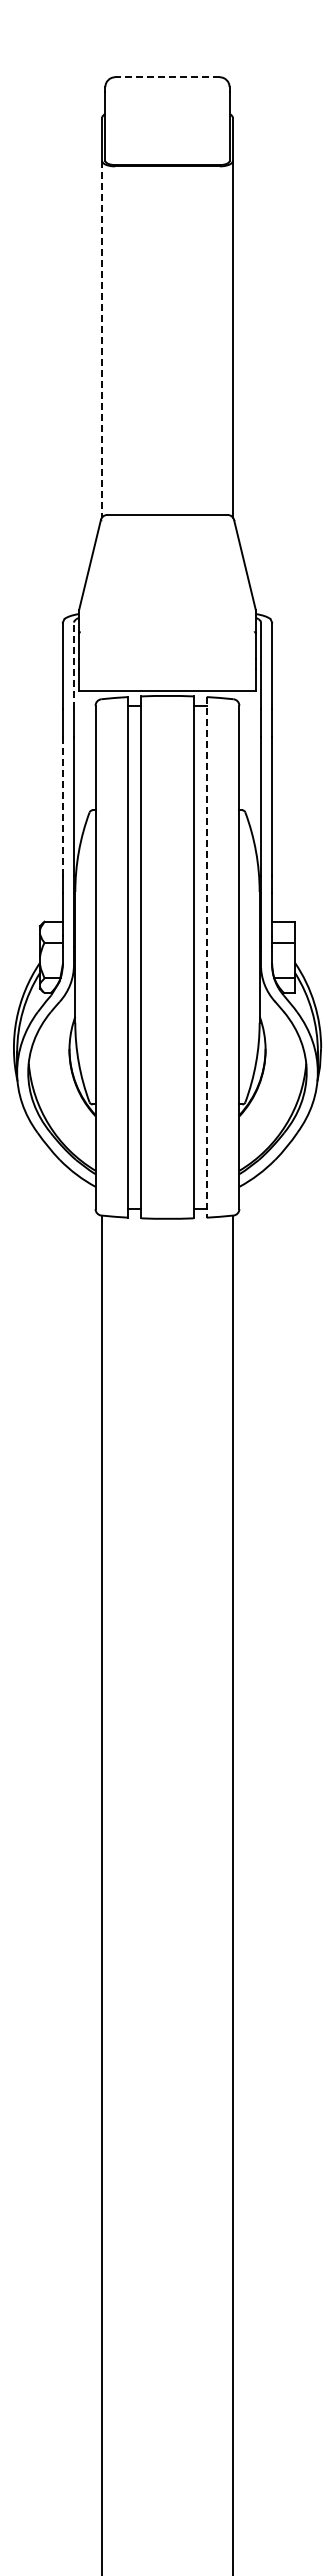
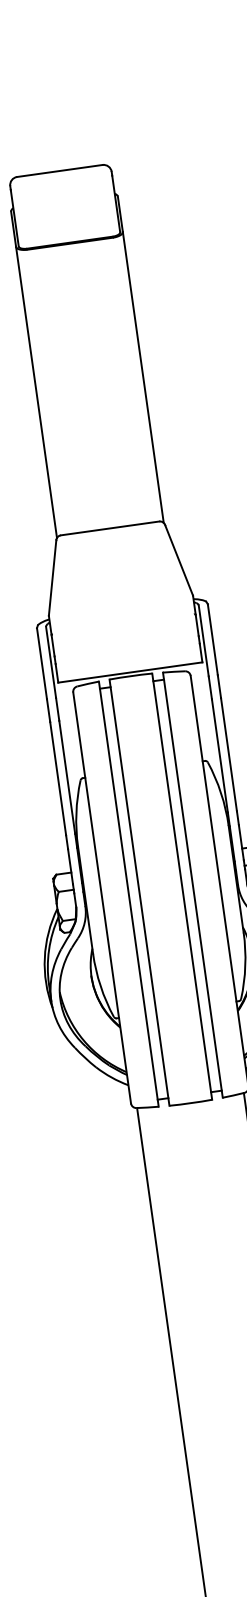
line: (166, 77) -> (59, 171), dashed -> solid
line: (102, 339) -> (36, 392), dashed -> solid
line: (74, 665) -> (51, 661), dashed -> solid
line: (62, 806) -> (57, 778), dashed -> solid
line: (206, 957) -> (192, 885), dashed -> solid

